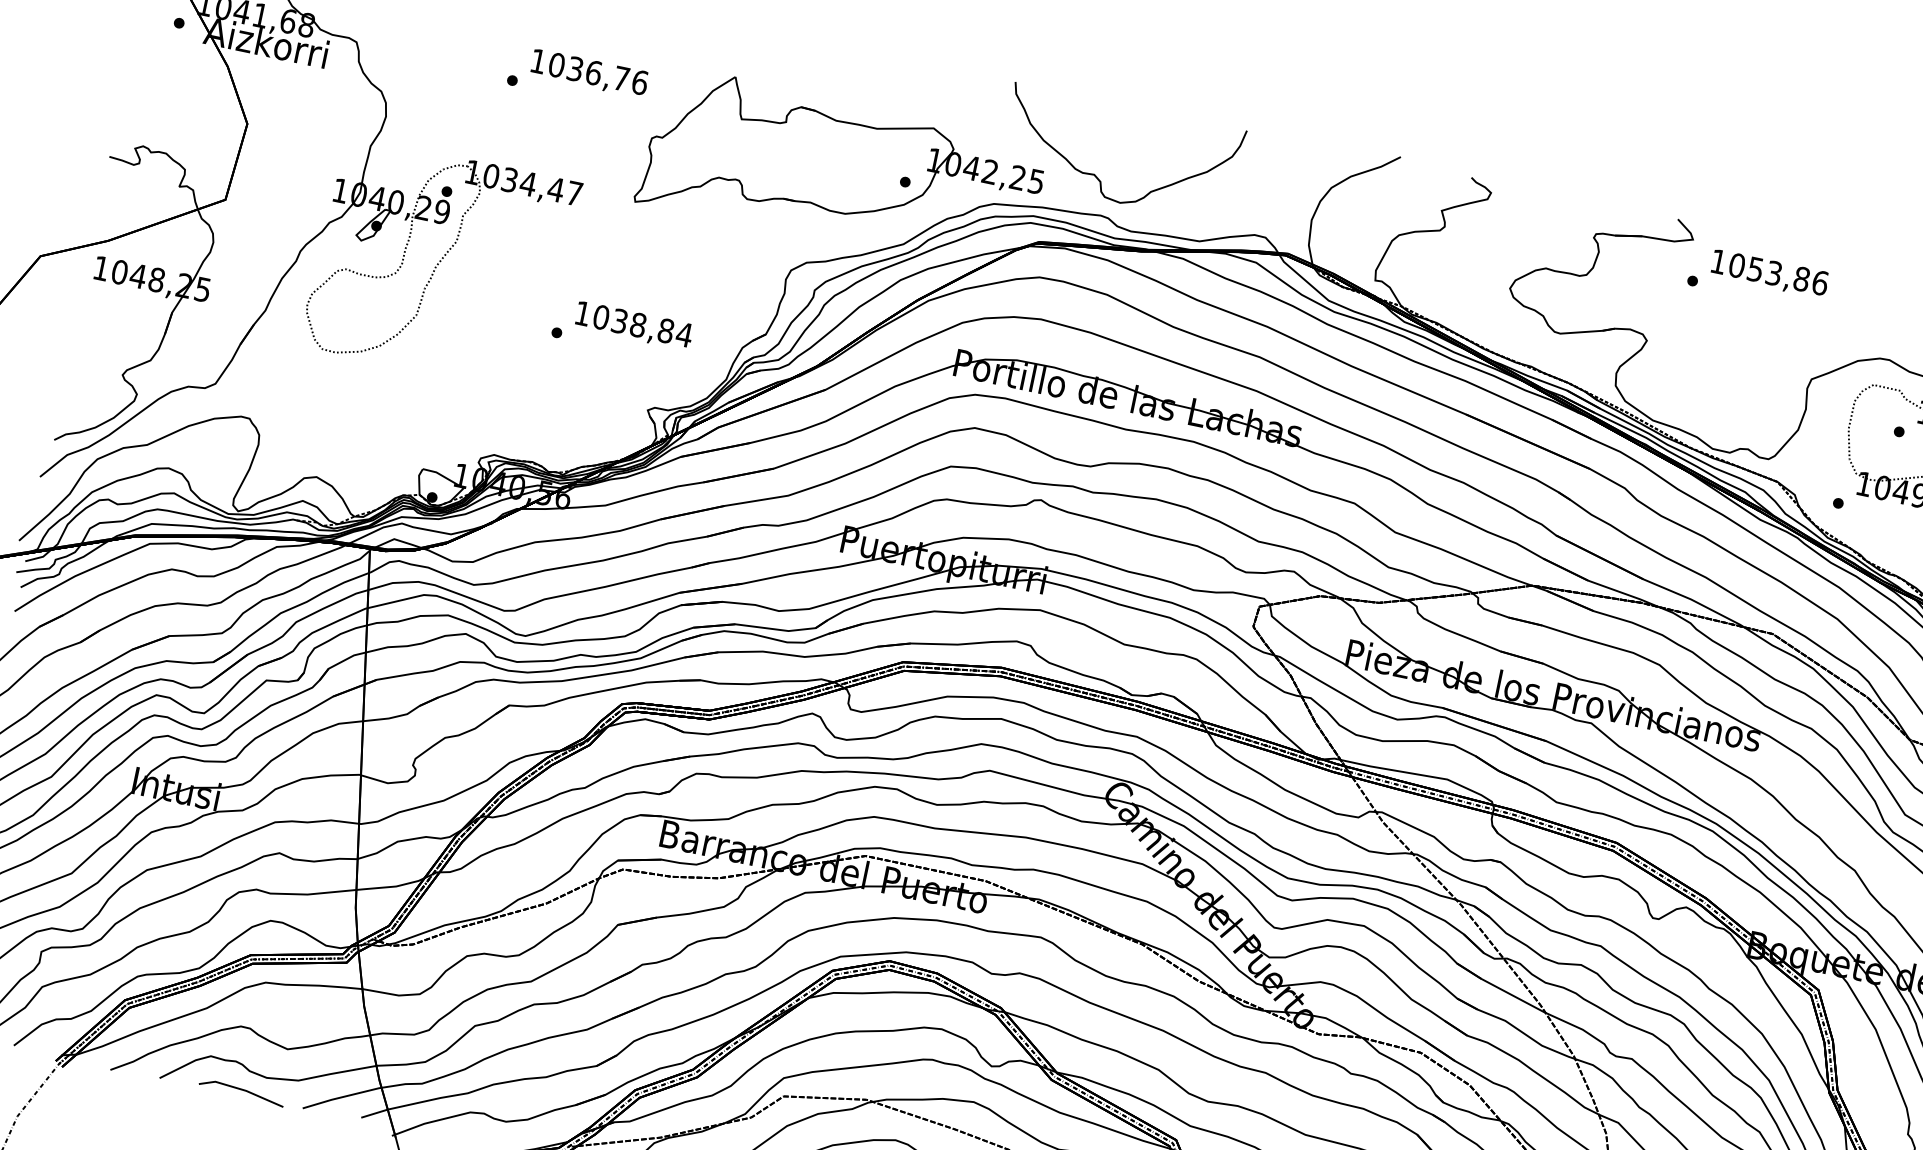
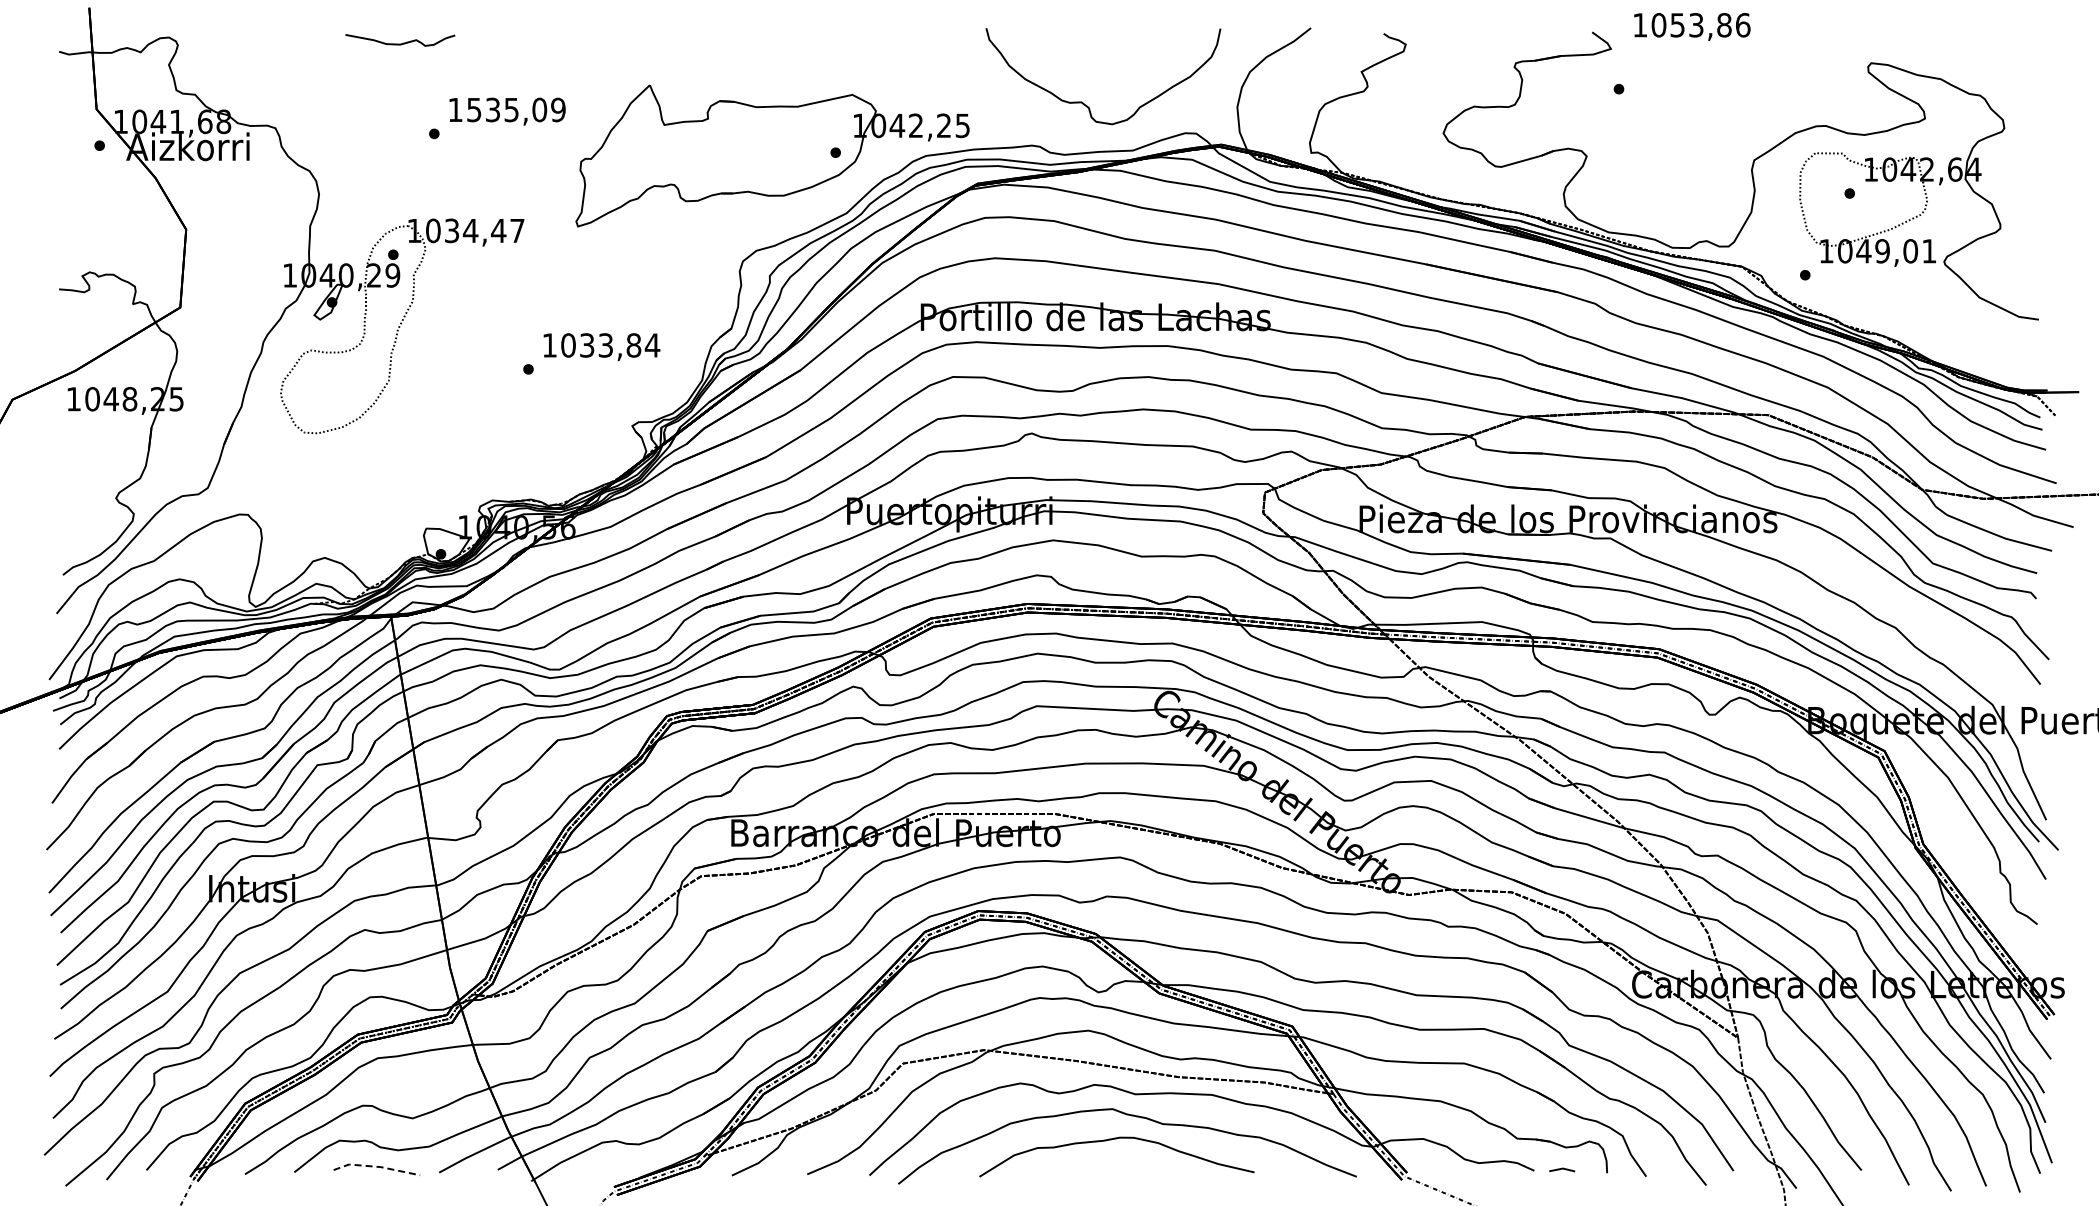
text: (598, 73) -> (516, 109), 1036,76 -> 1535,09
curve: (1095, 174) -> (1082, 101), moved
text: (1769, 273) -> (1692, 26), moved
text: (637, 325) -> (605, 345), 1038,84 -> 1033,84
line: (242, 1089) -> (376, 1166), solid -> dashed

